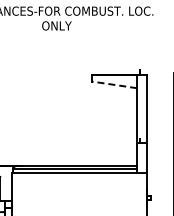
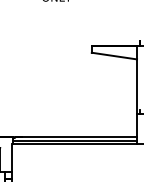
line: (114, 84) -> (114, 55), dashed -> solid

